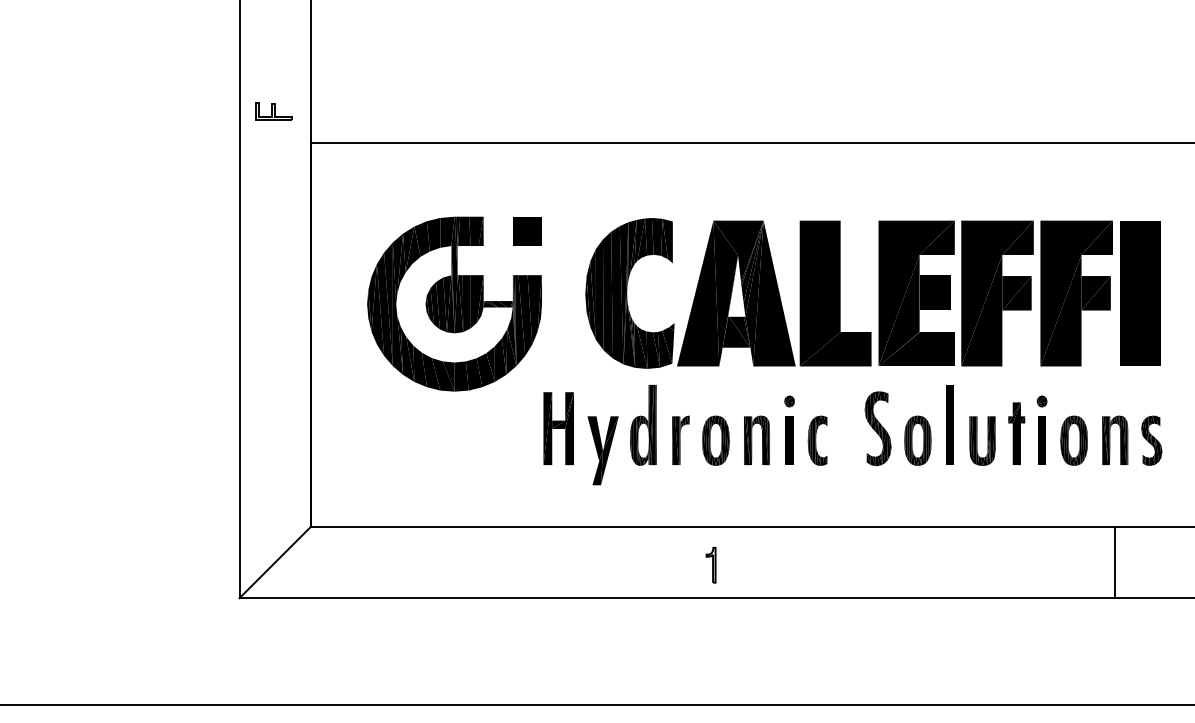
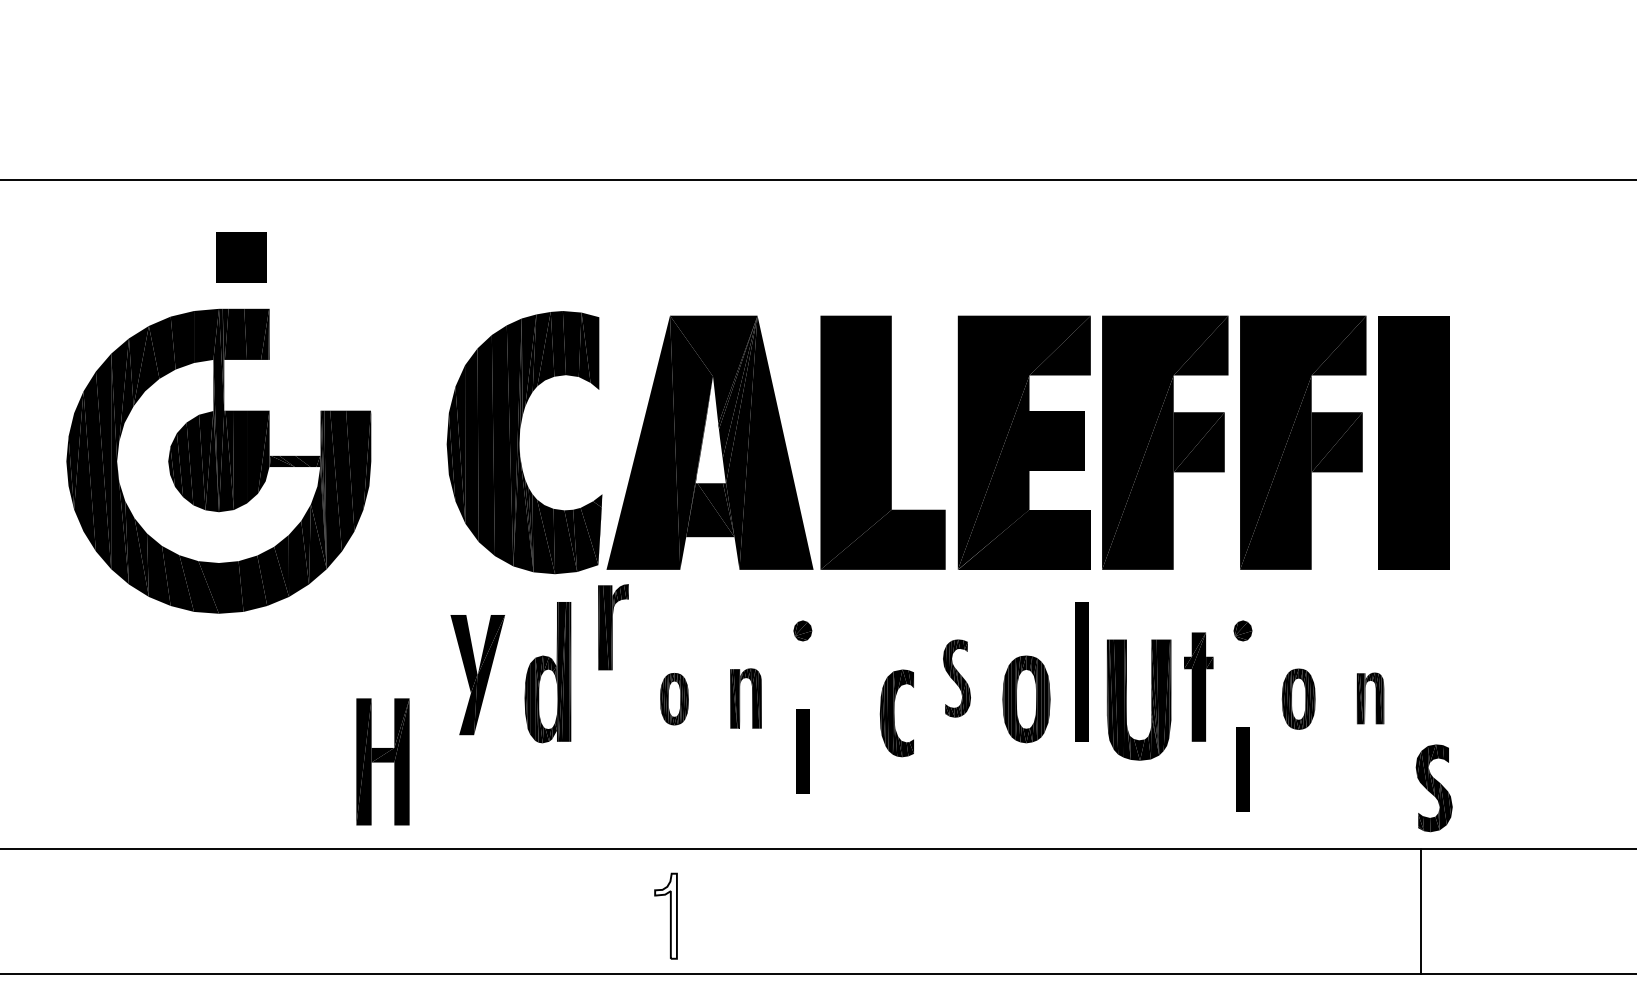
part: (527, 231) -> (241, 257), moved
part: (558, 428) -> (382, 761), moved
part: (877, 428) -> (956, 677), size x0.6
part: (680, 439) -> (612, 625), moved
part: (756, 439) -> (745, 697), size x0.7
part: (1115, 439) -> (1370, 697), size x0.6
part: (715, 440) -> (673, 698), size x0.6
part: (789, 440) -> (802, 751), moved
part: (817, 440) -> (896, 712), moved
part: (982, 440) -> (1139, 698), size x1.4
part: (1041, 440) -> (1241, 768), moved
part: (1073, 440) -> (1297, 698), size x0.7
part: (1151, 440) -> (1433, 787), moved
part: (602, 450) -> (476, 674), moved
line: (1115, 562) -> (1421, 911), moved
part: (710, 565) -> (664, 916), size x1.4

